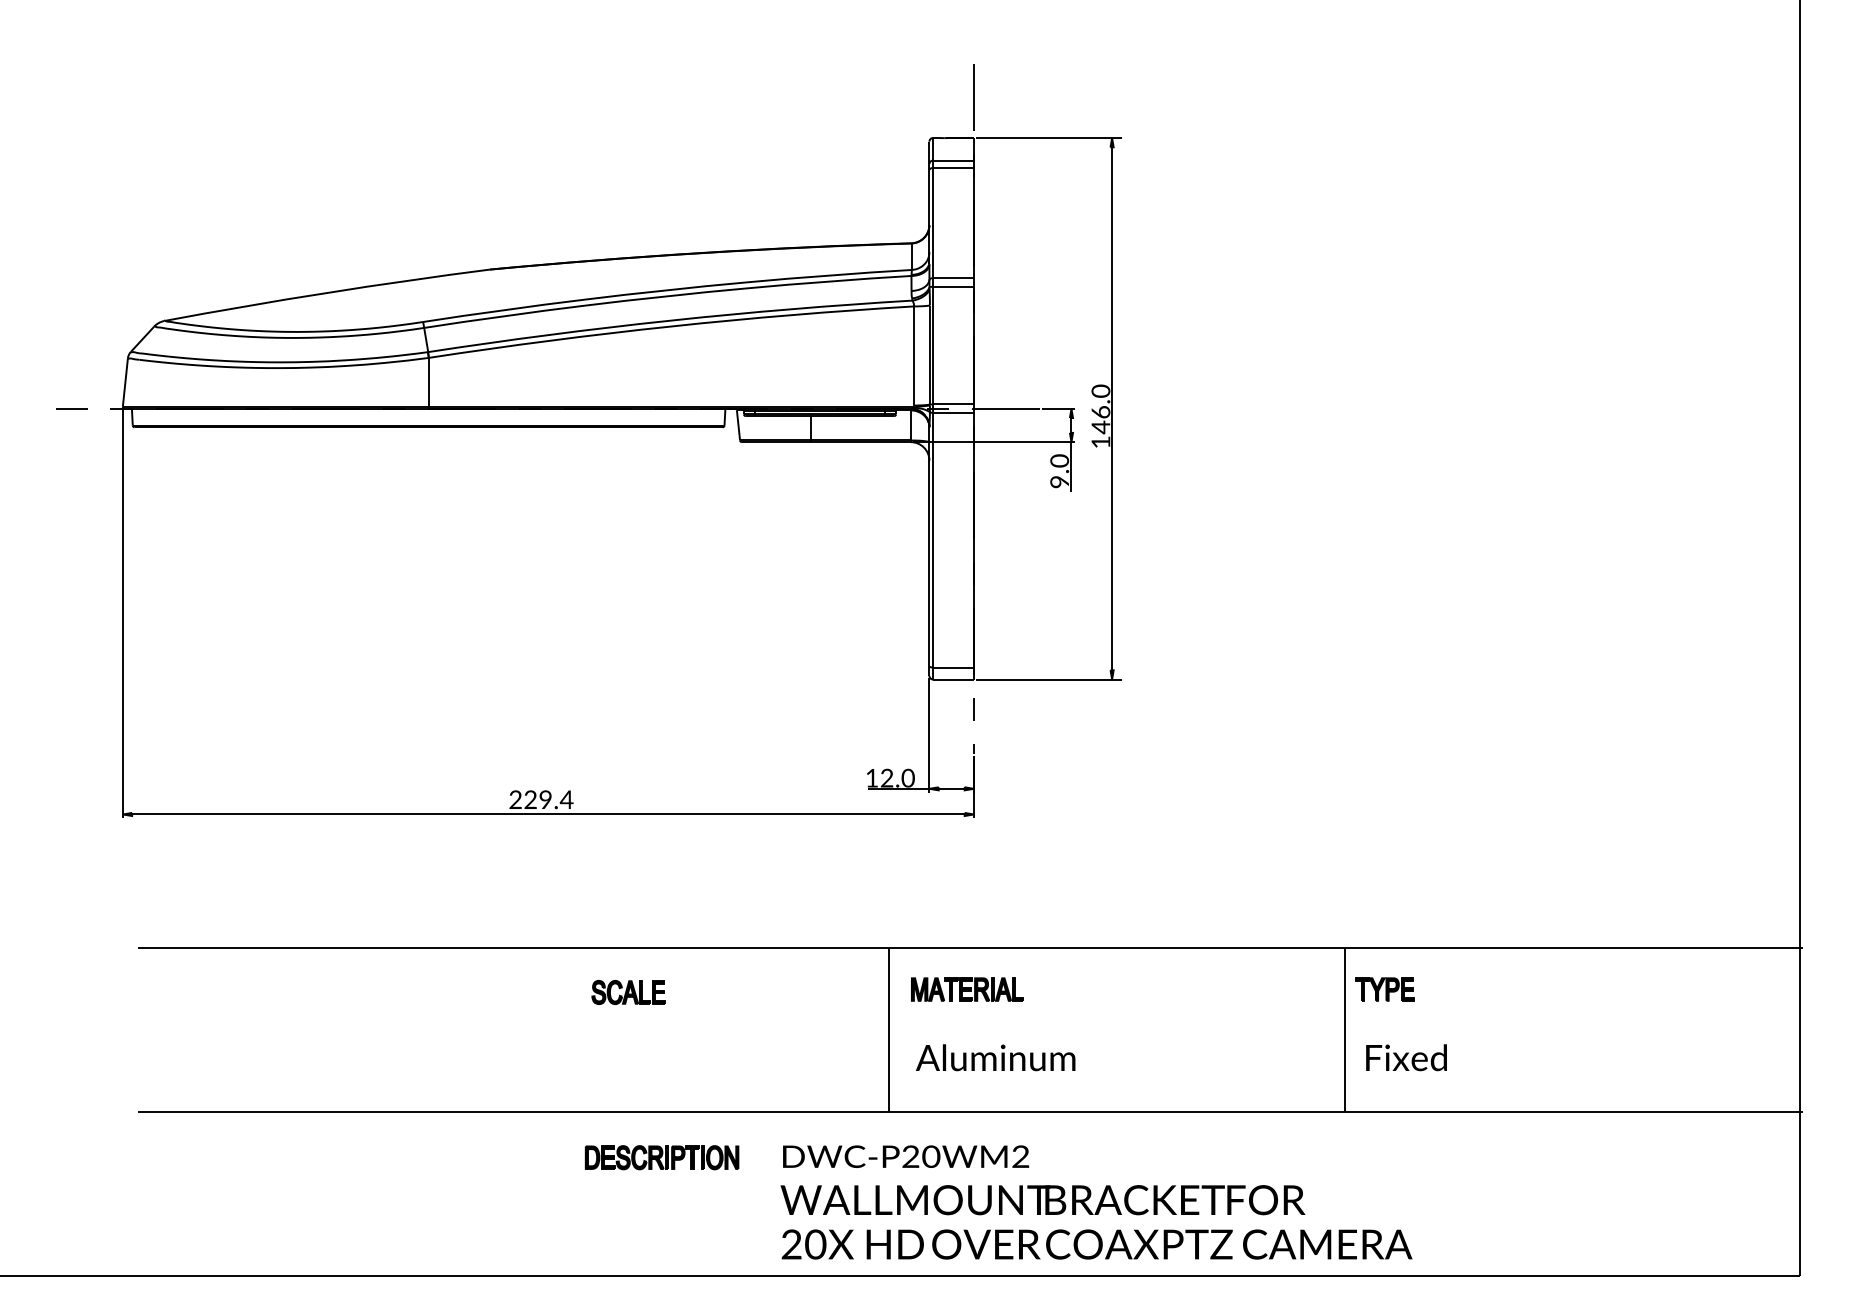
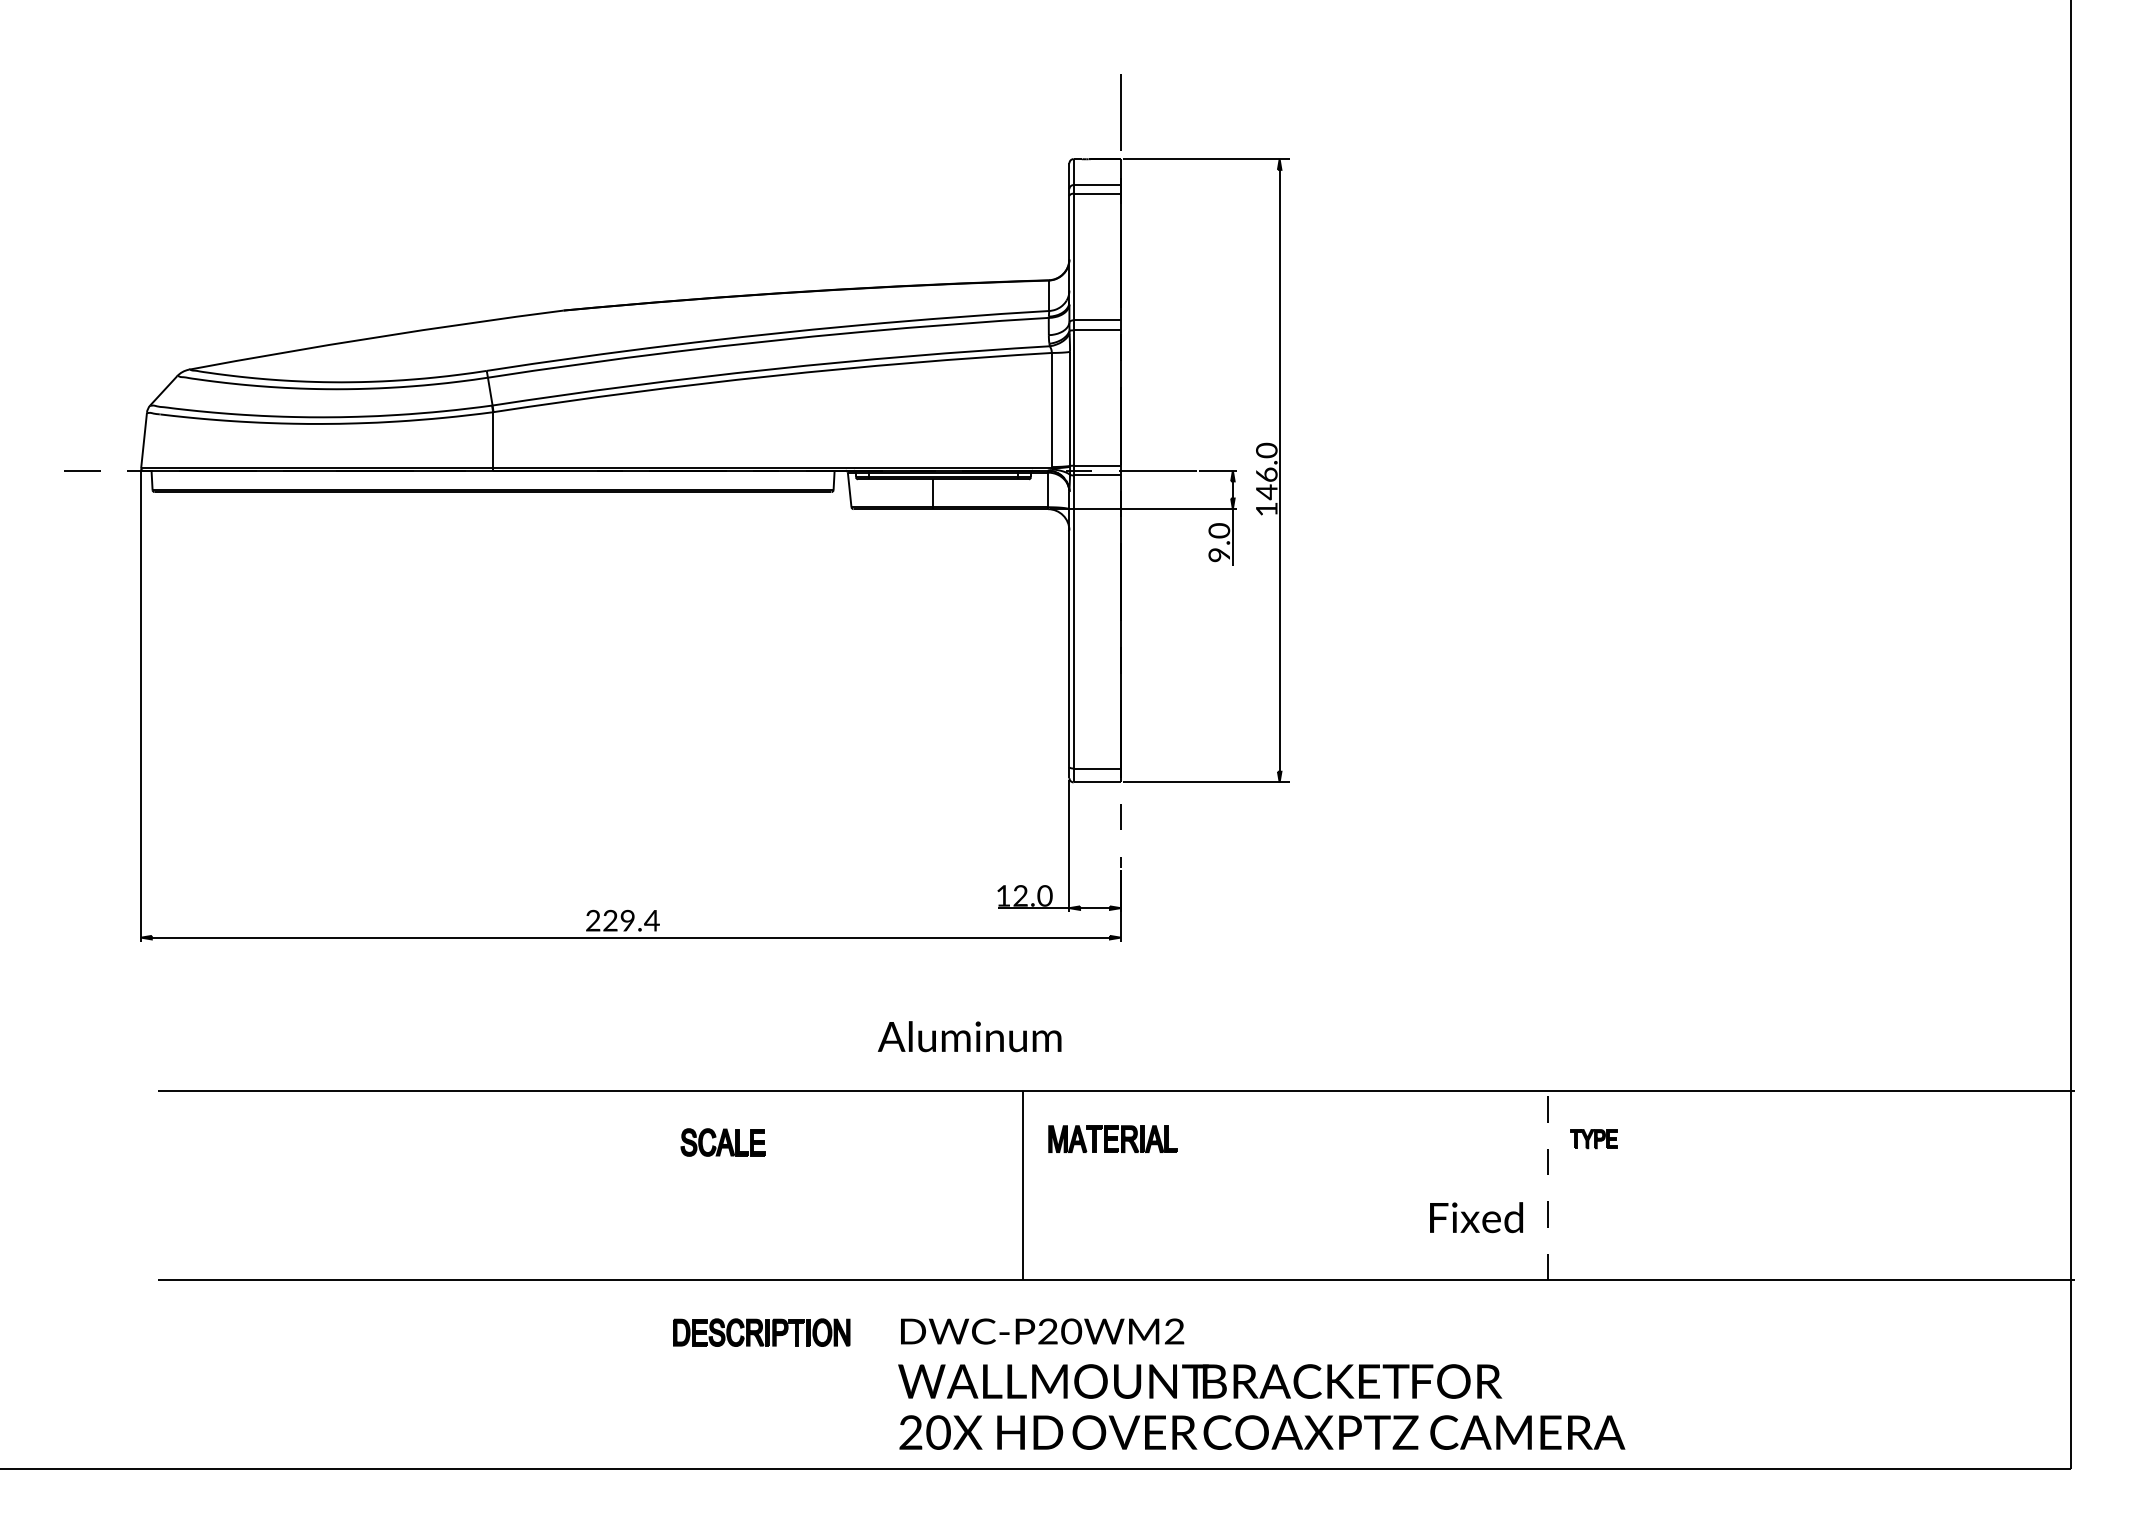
part: (1384, 988) -> (1593, 1138), size x0.7
line: (1344, 1029) -> (1547, 1185), solid -> dashed
text: (995, 1057) -> (969, 1036), moved
text: (1406, 1057) -> (1476, 1217), moved

